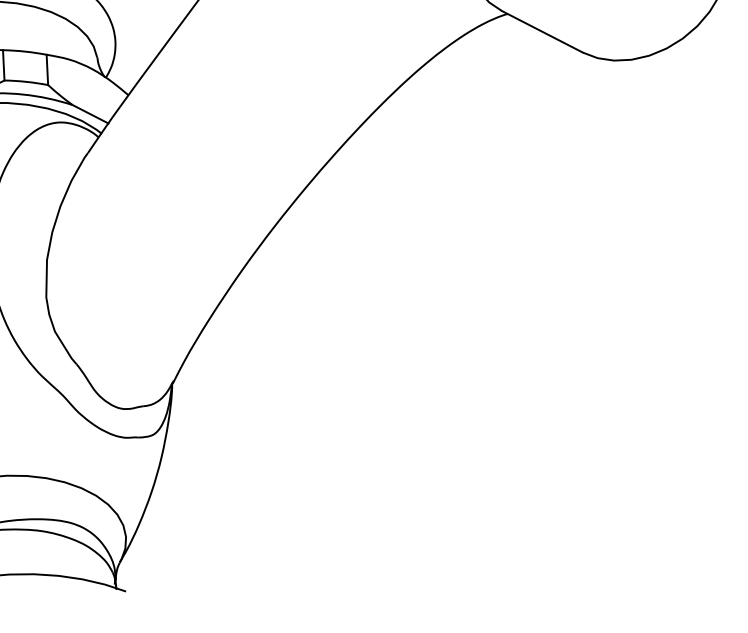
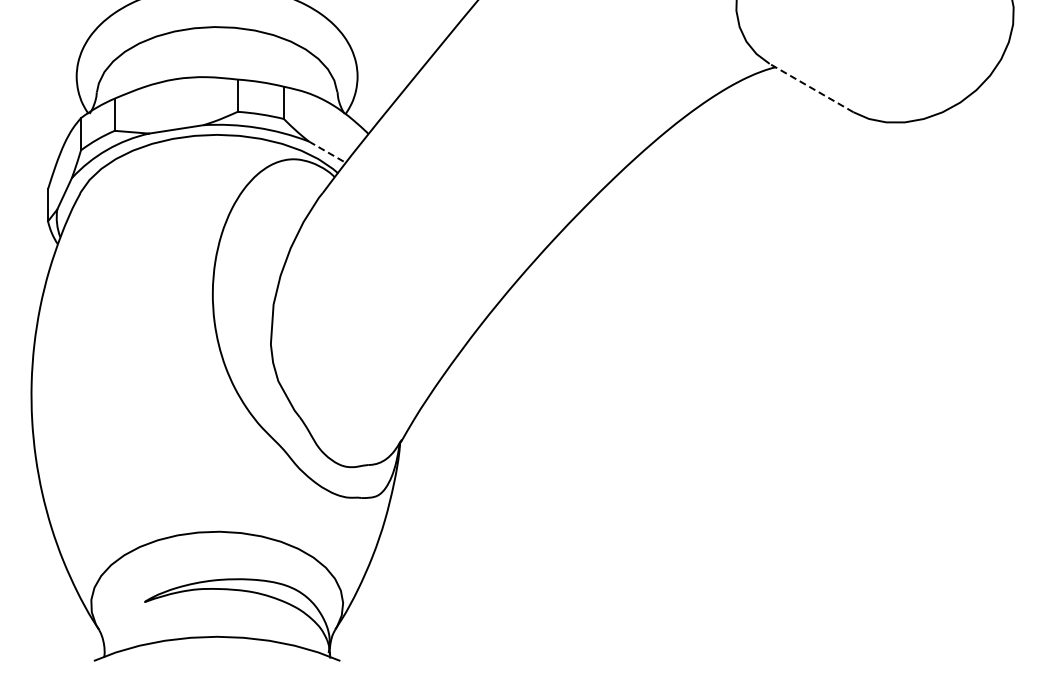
line: (542, 31) -> (811, 87), solid -> dashed
line: (90, 114) -> (327, 152), solid -> dashed

